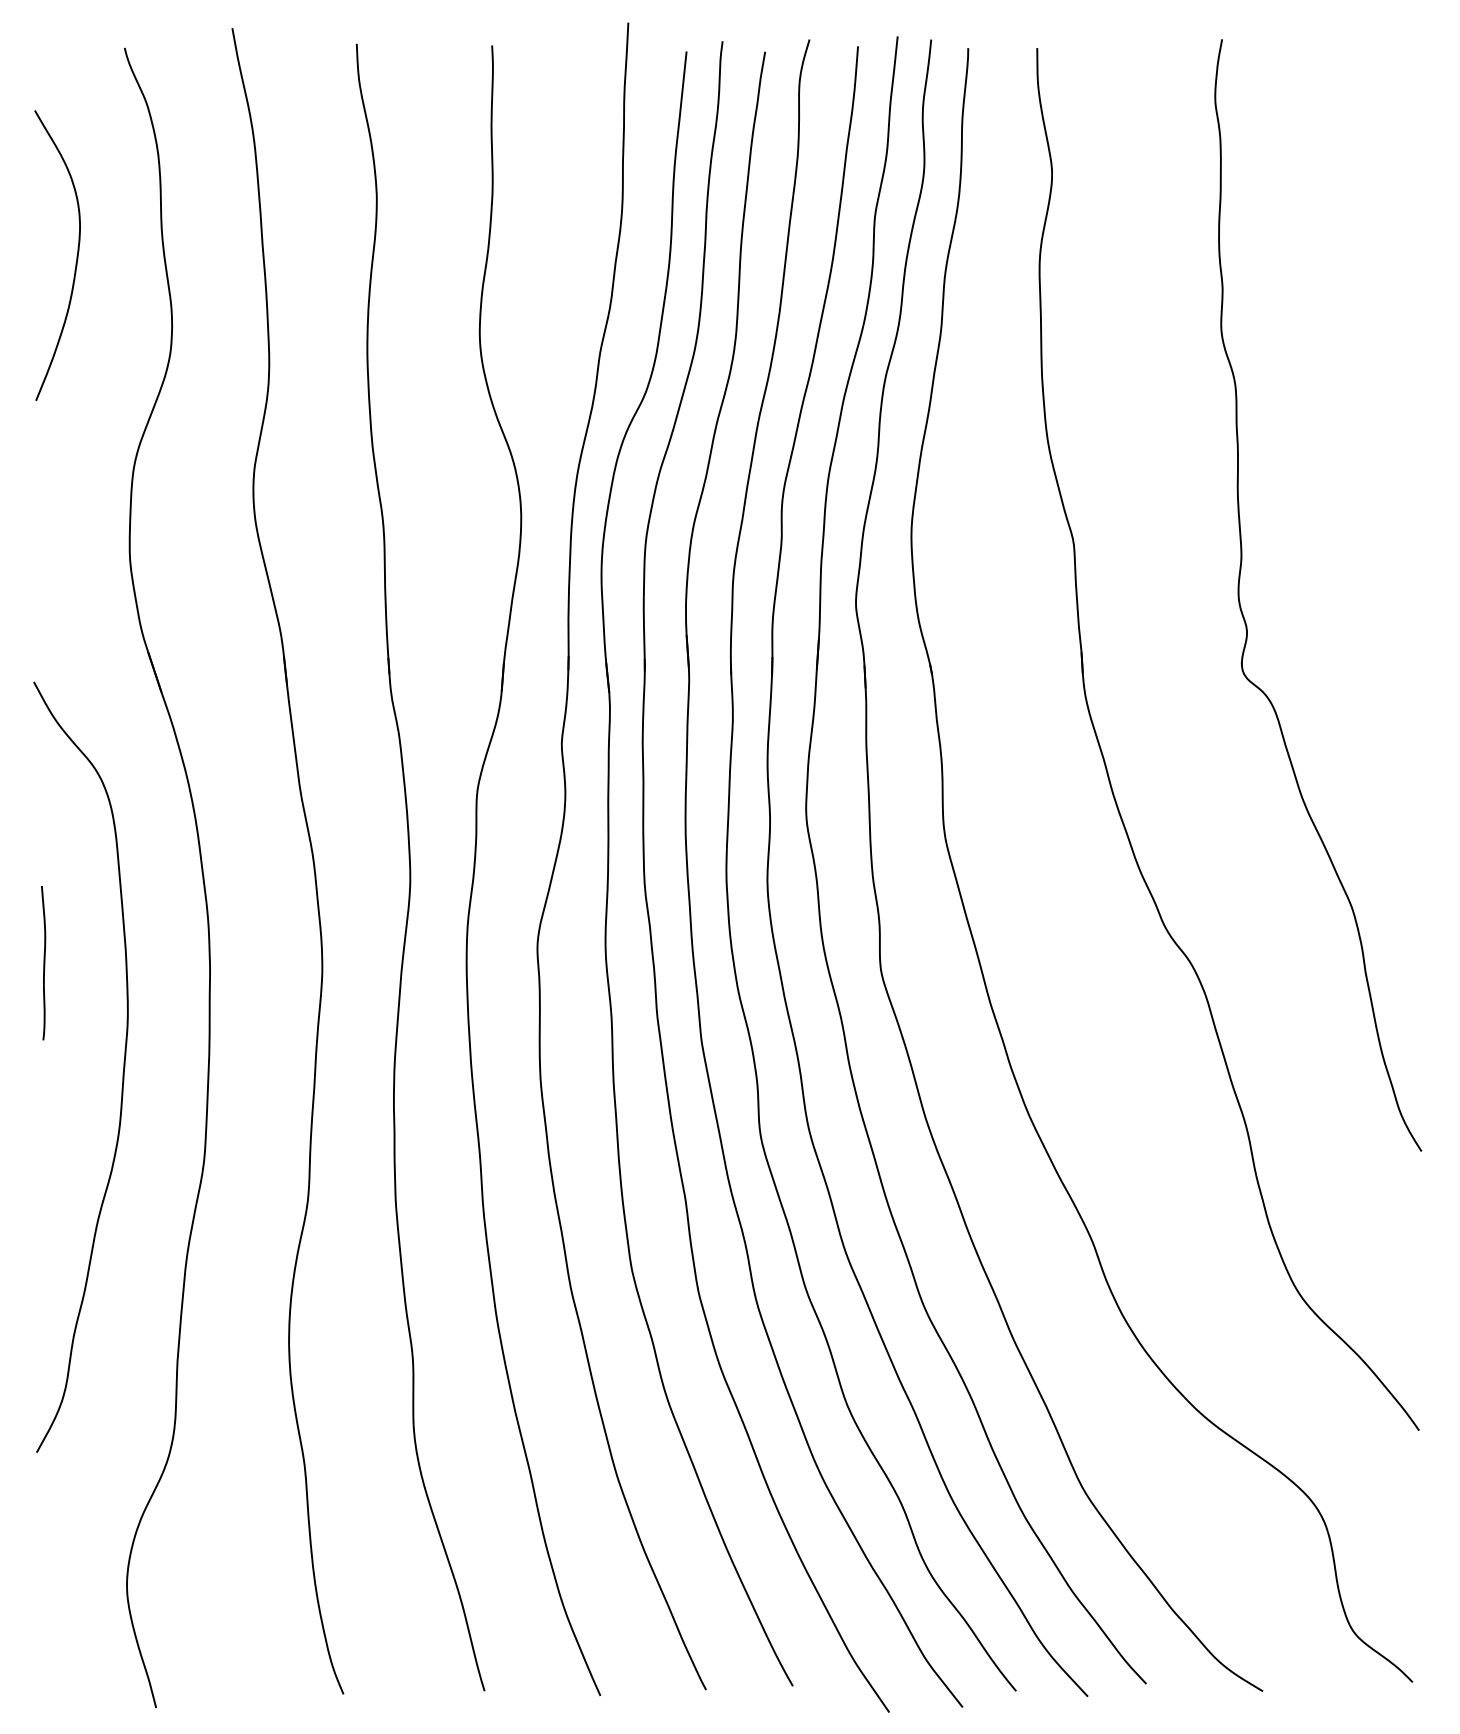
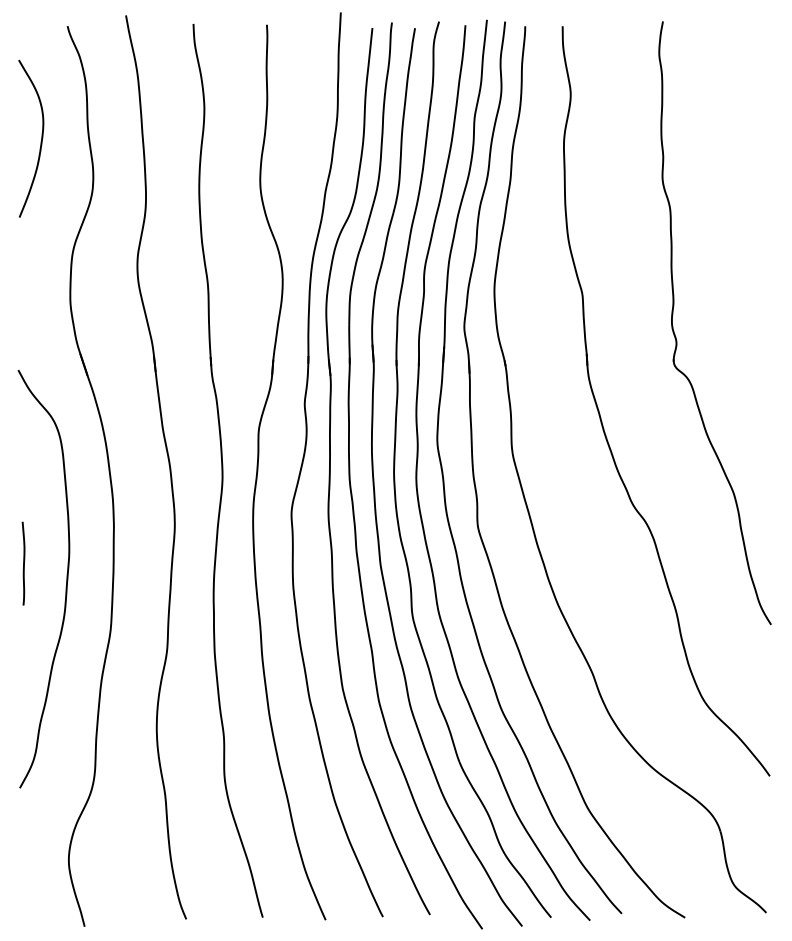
curve: (43, 962) -> (23, 563), moved

